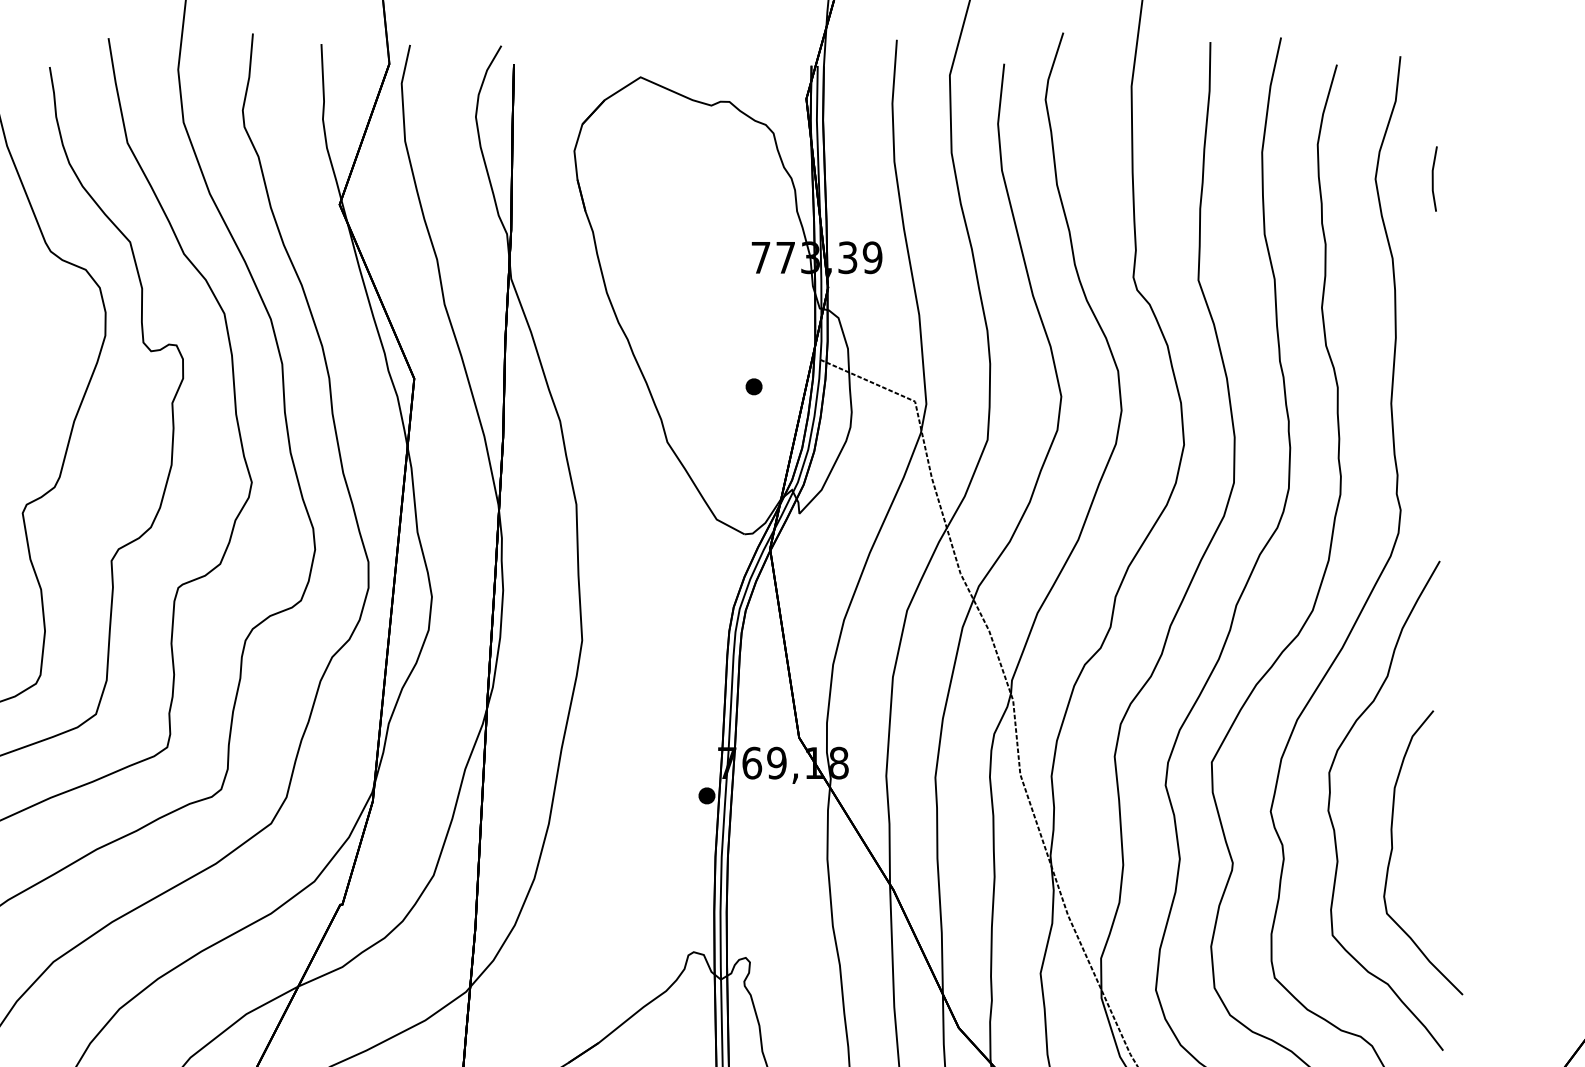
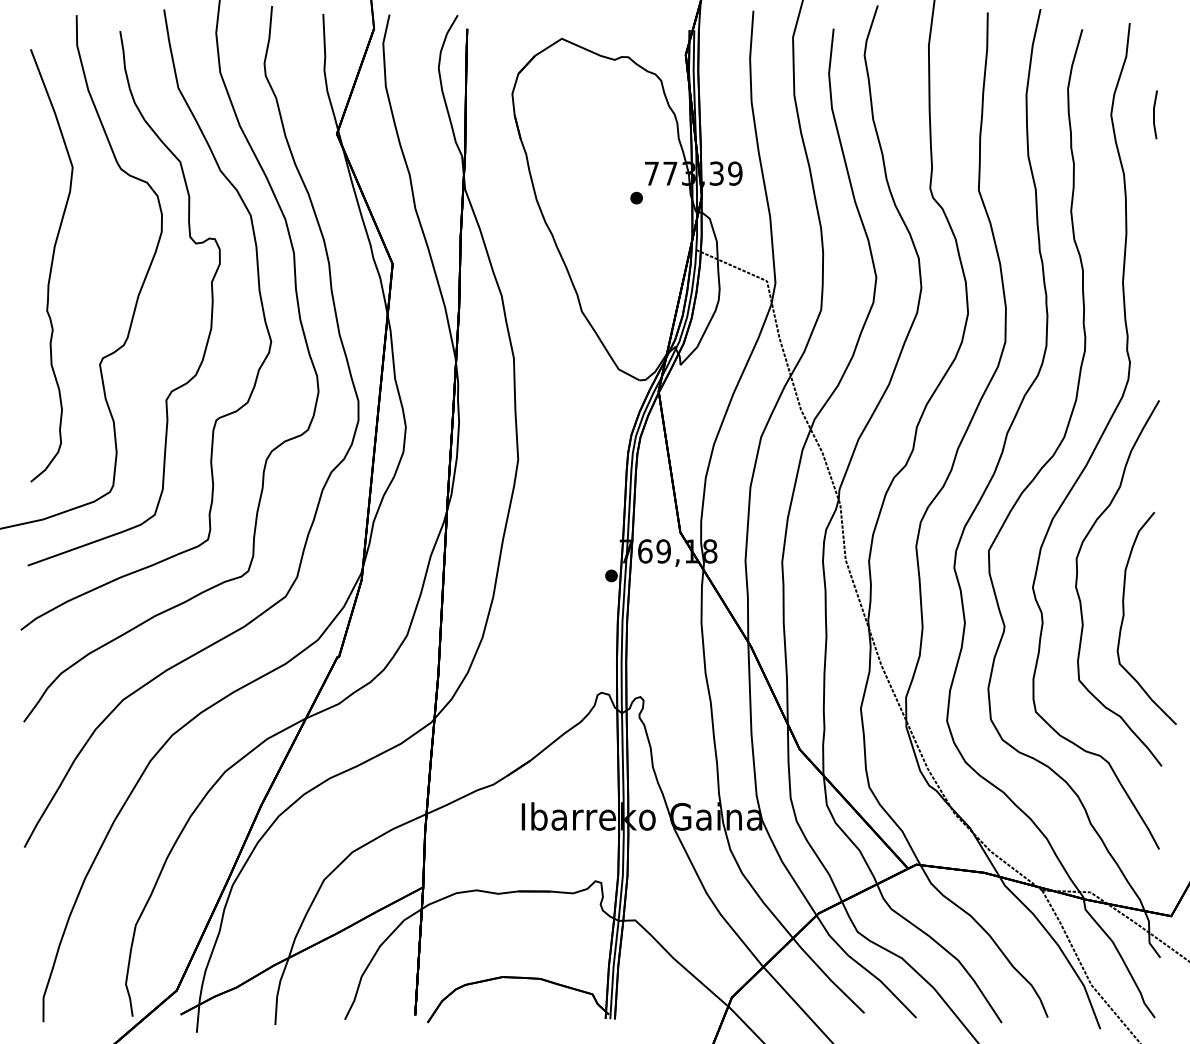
part: (753, 385) -> (636, 197), moved

